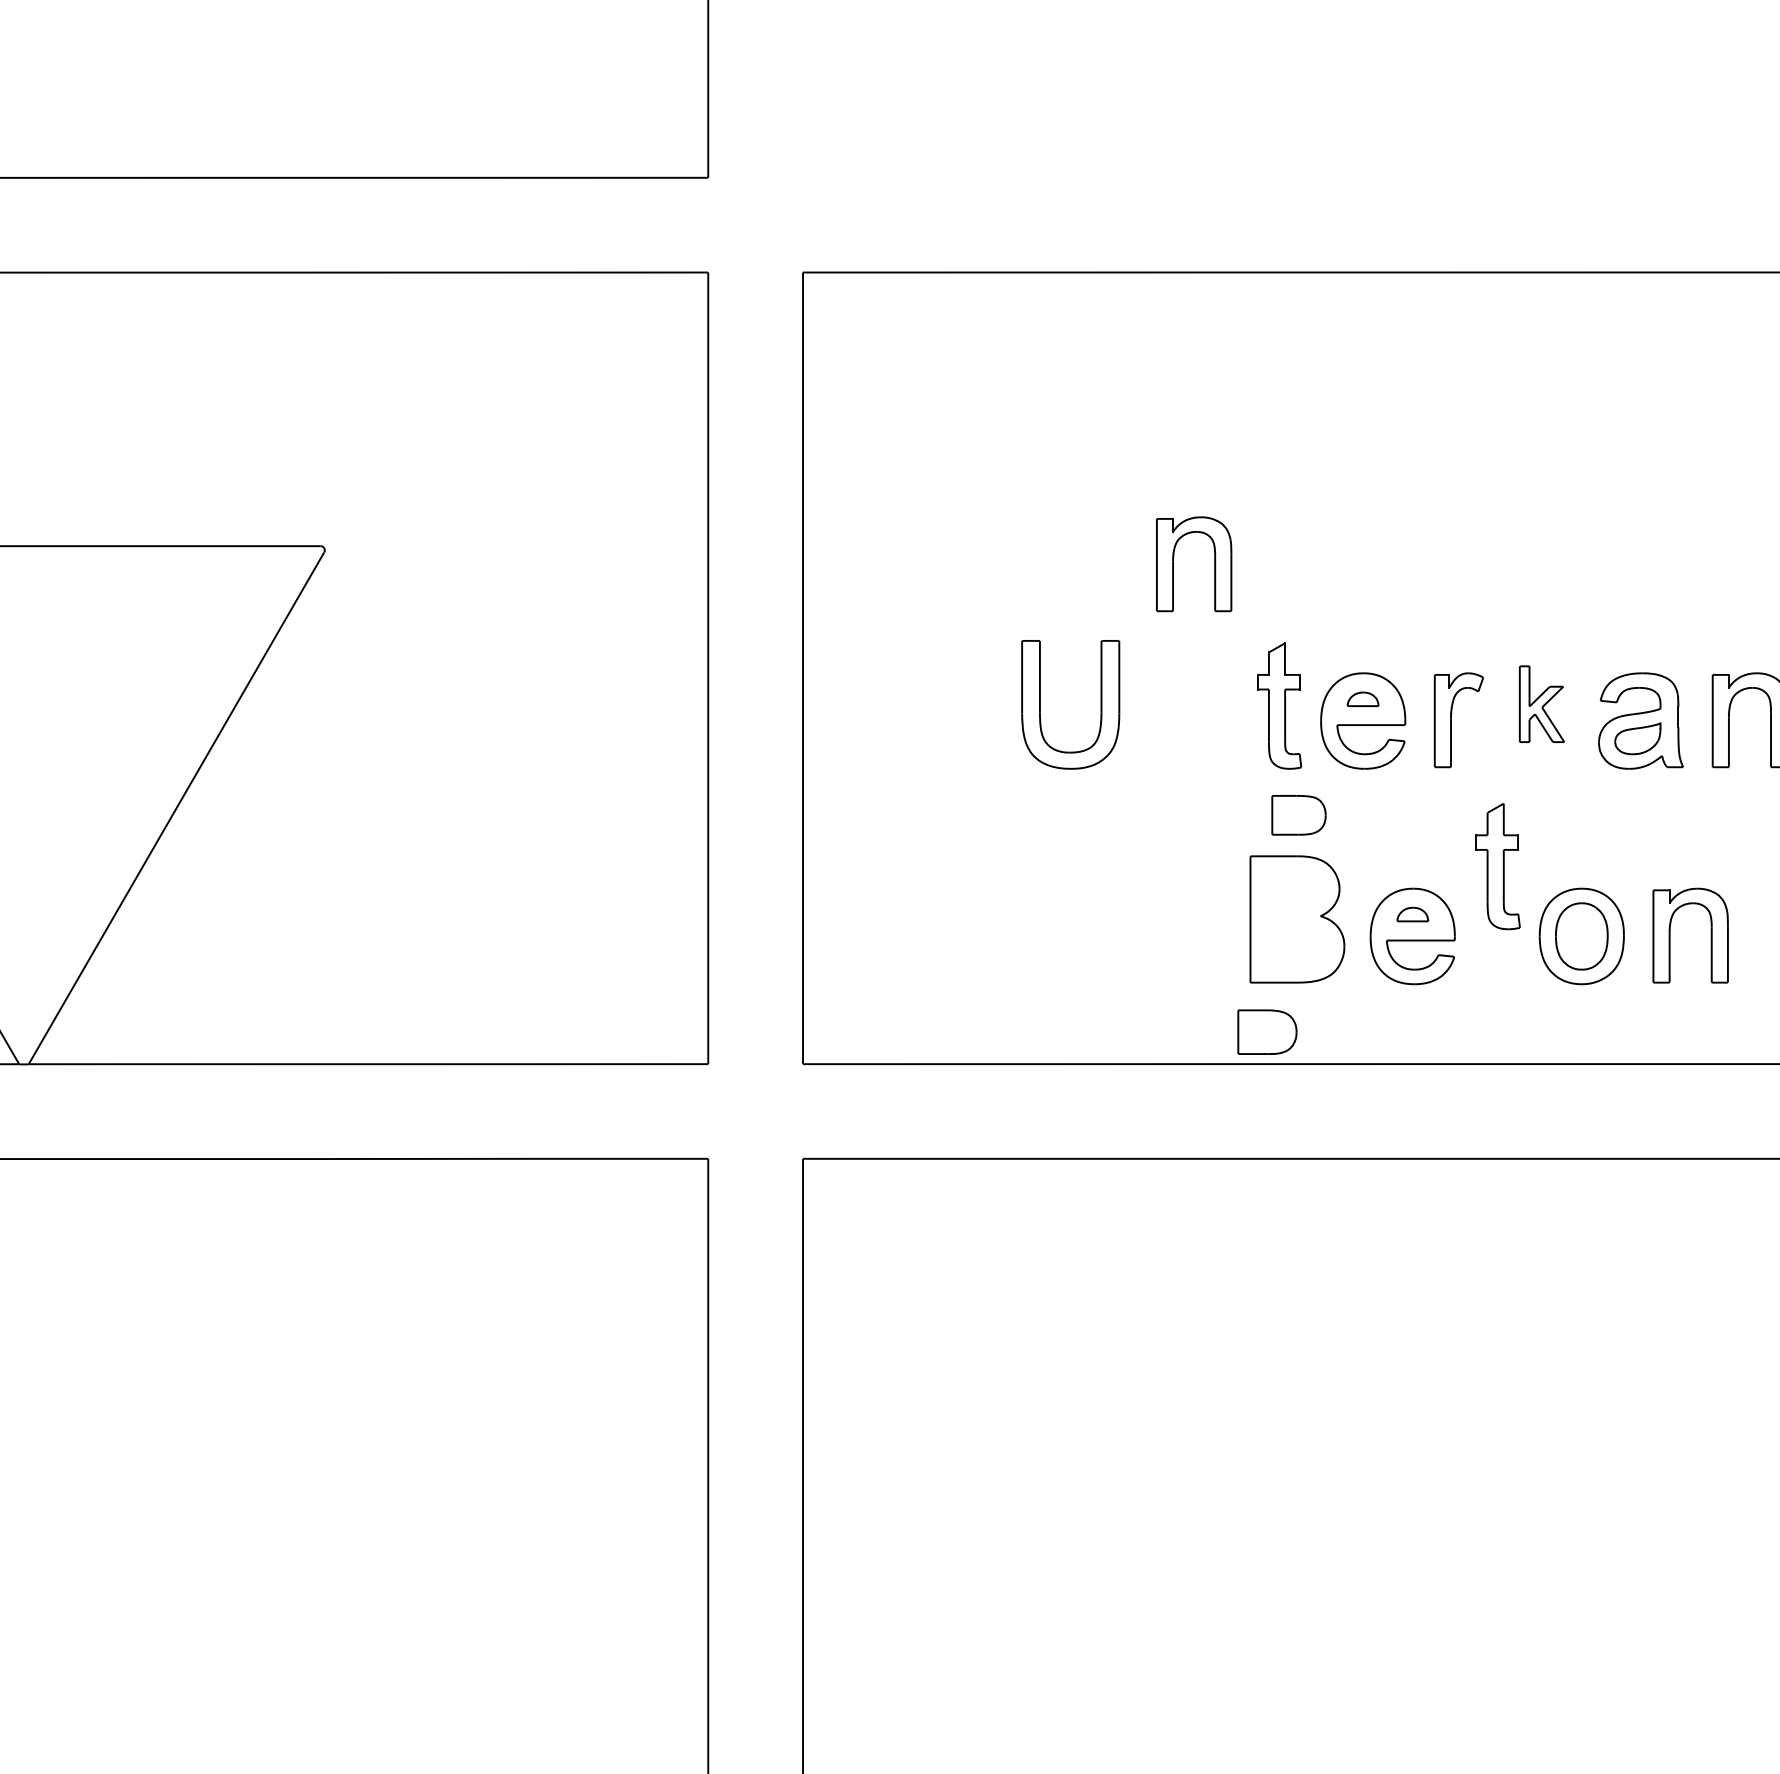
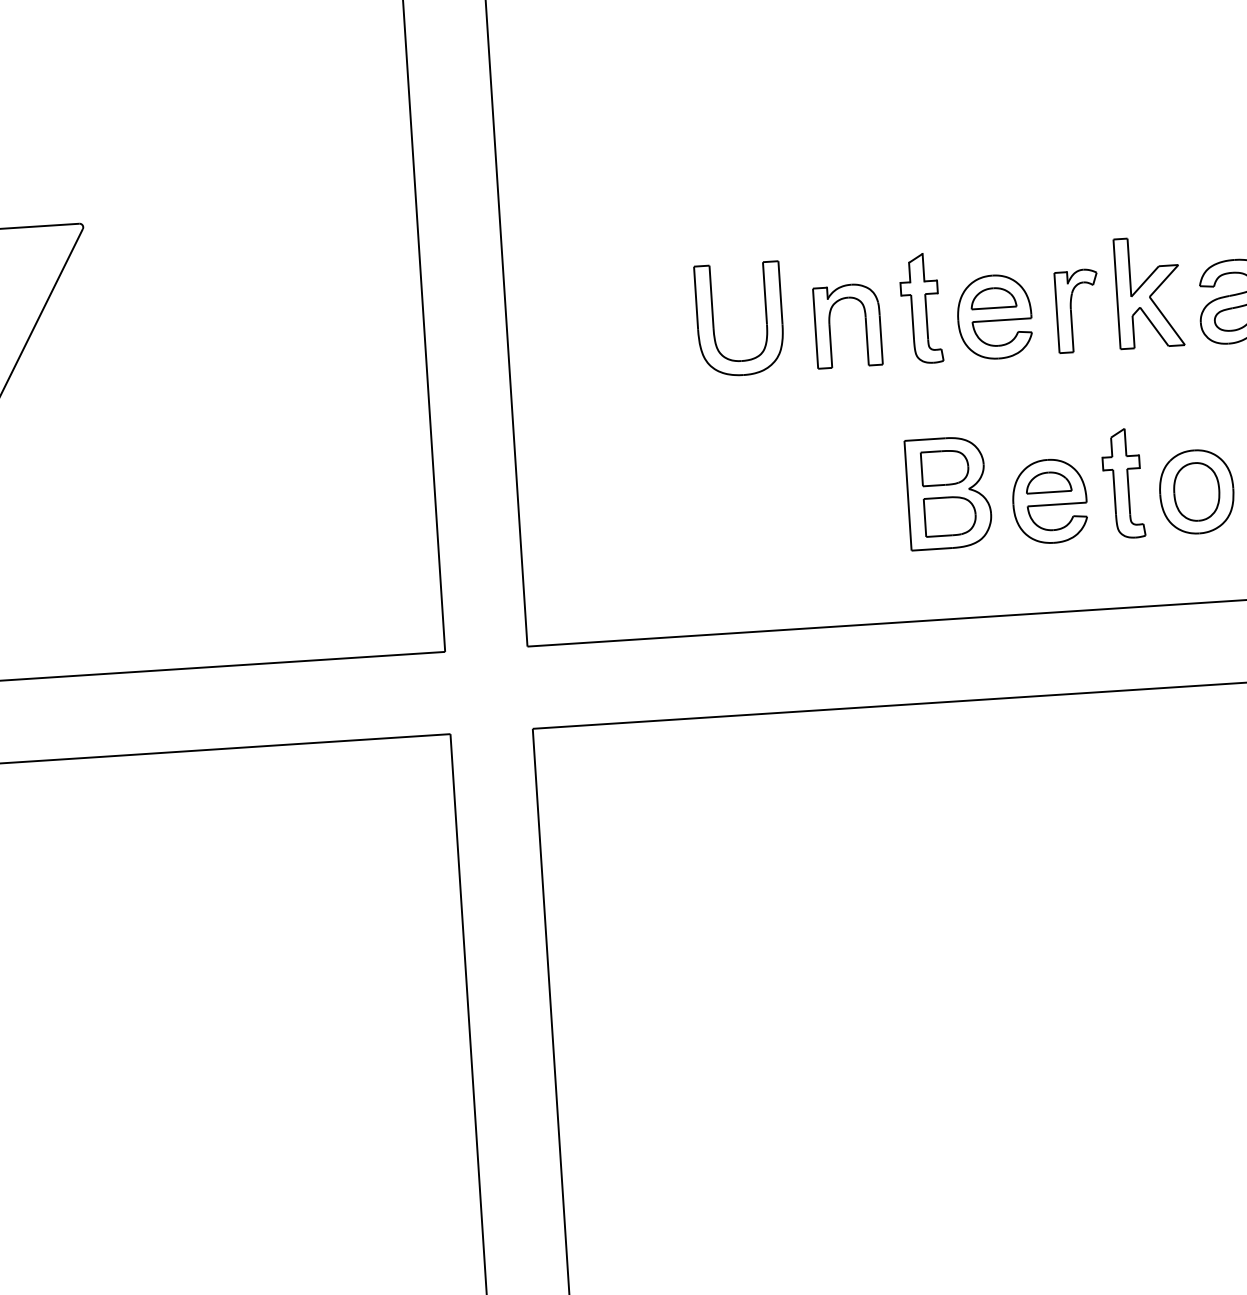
part: (1214, 564) -> (865, 324), moved
part: (1362, 699) -> (992, 298), size x1.67
part: (1541, 704) -> (1148, 292), size x1.67
part: (1298, 815) -> (944, 468), moved
part: (1497, 866) -> (1122, 483), moved
part: (1412, 914) -> (1048, 482), size x1.67
part: (1267, 1031) -> (950, 515), moved

